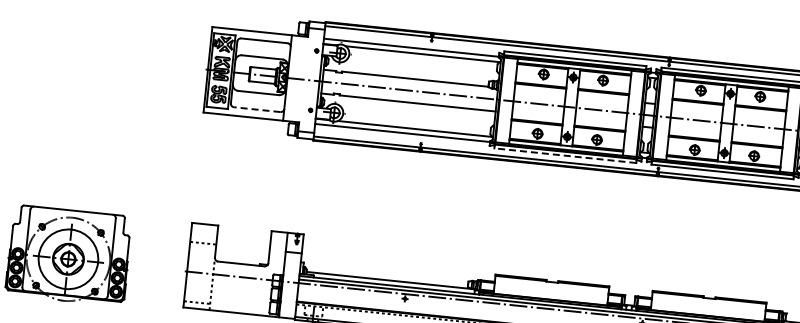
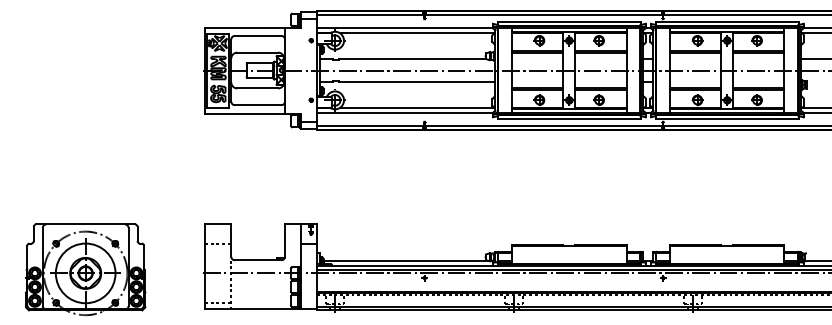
line: (256, 109) -> (257, 105), dashed -> solid
line: (564, 155) -> (568, 119), dashed -> solid

